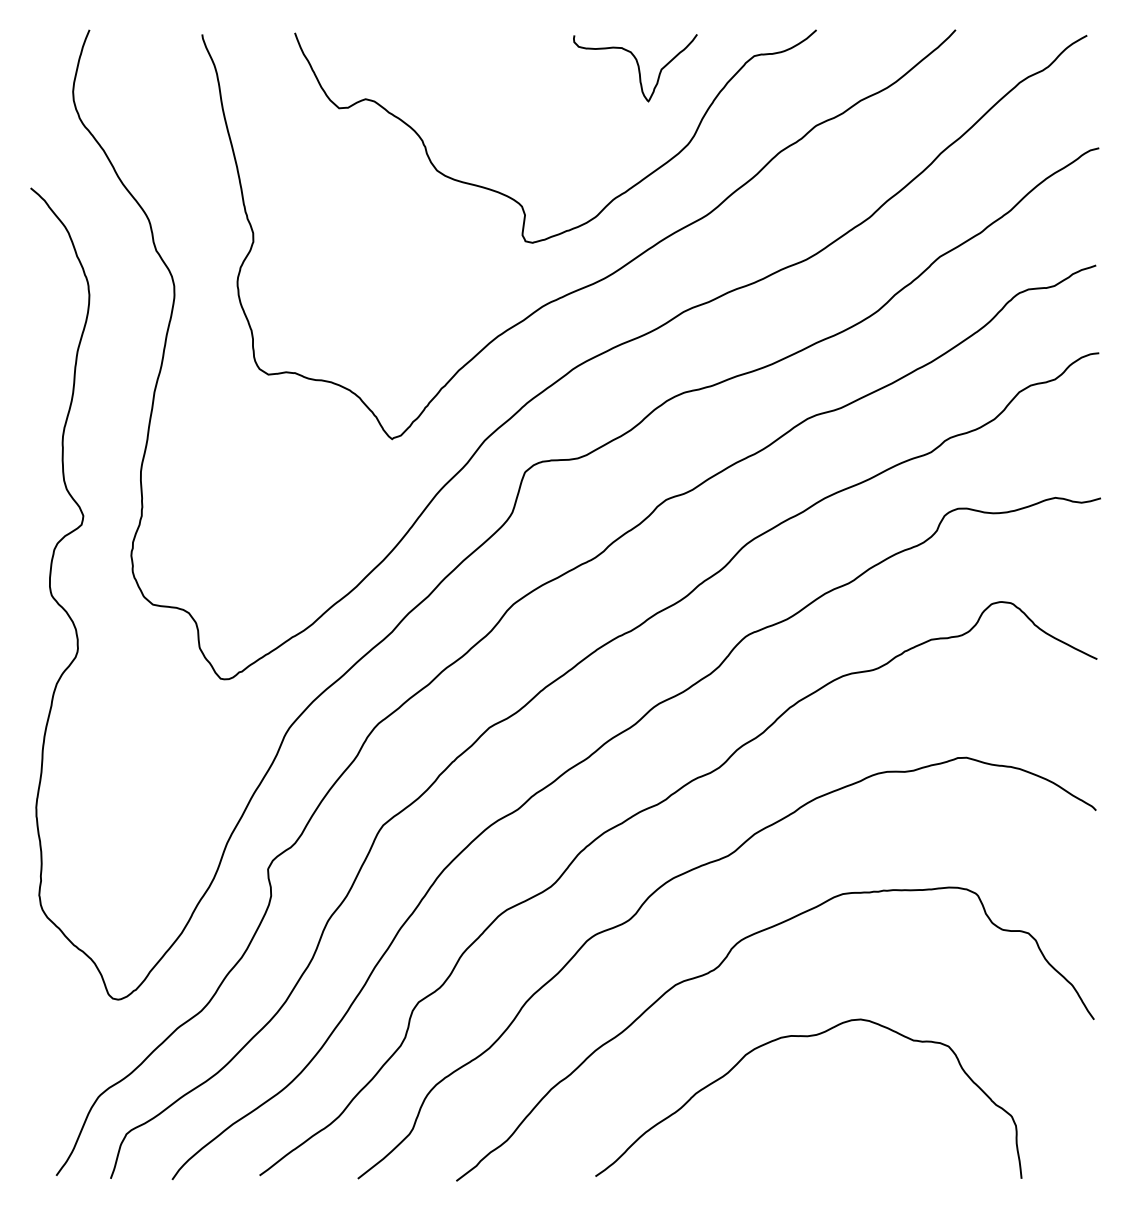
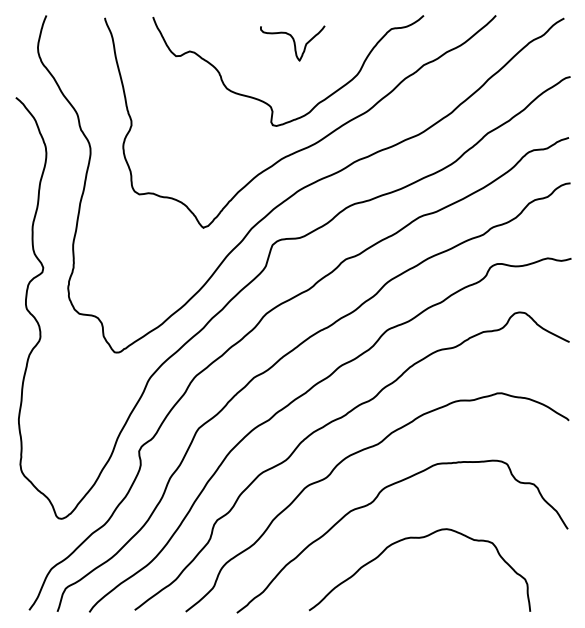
curve: (636, 68) -> (293, 43), moved

